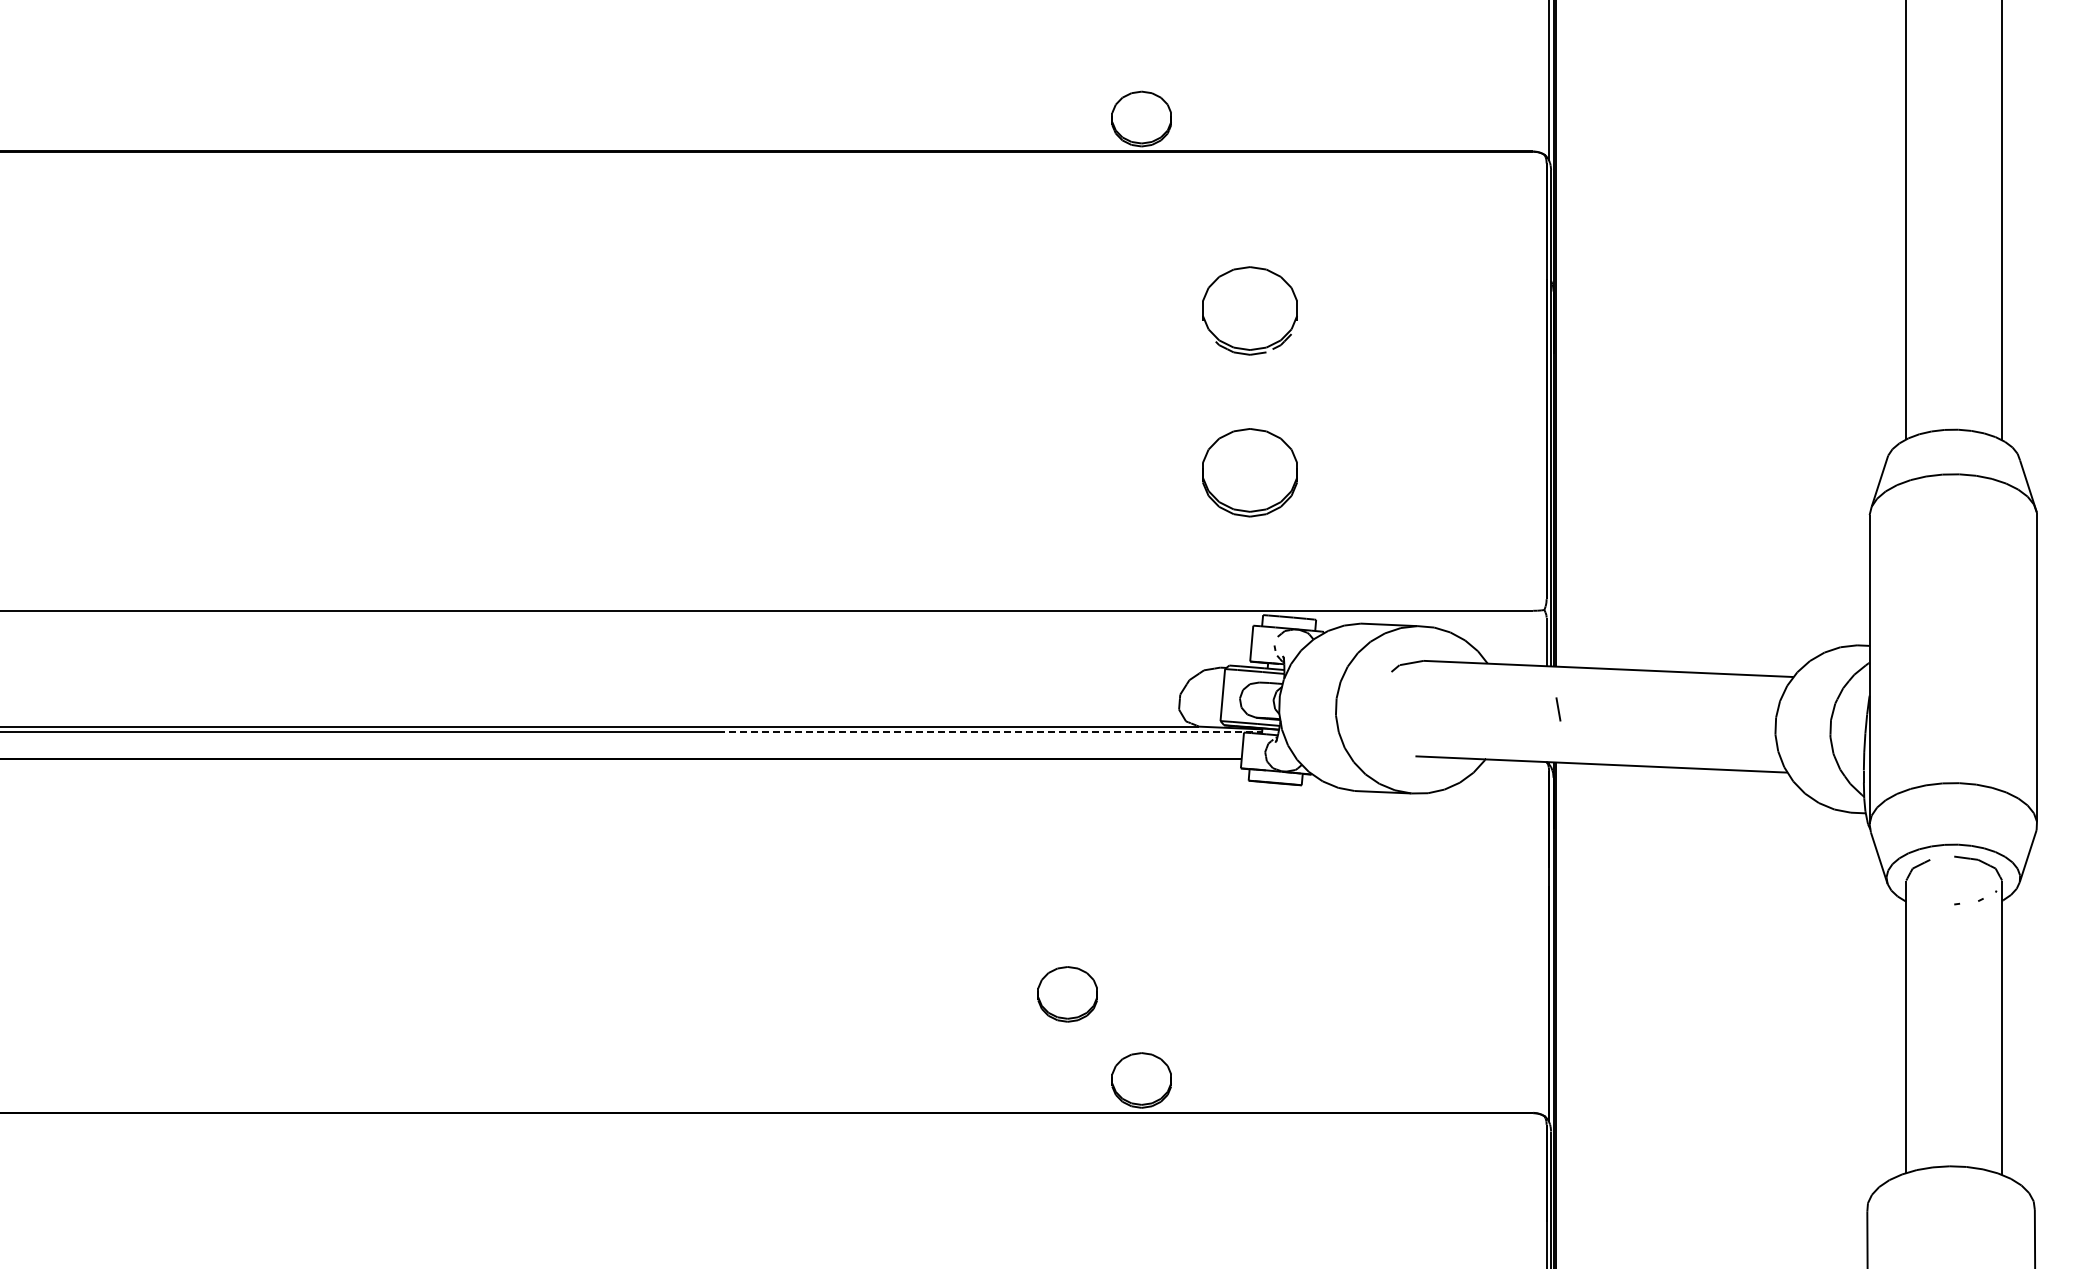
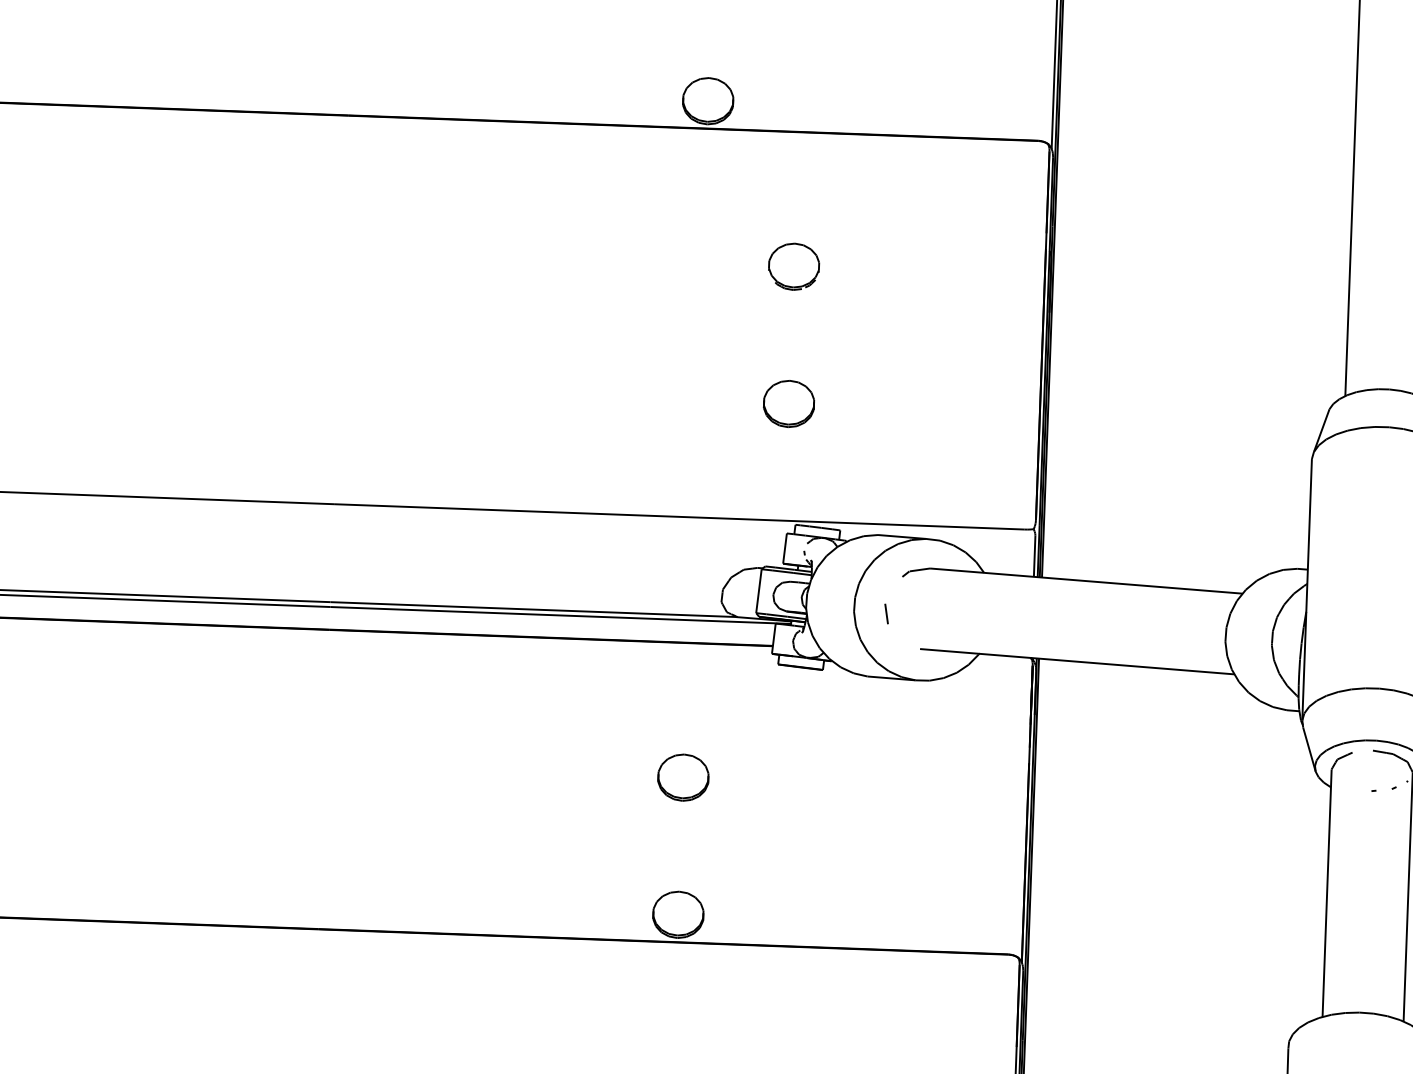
part: (1250, 310) -> (794, 266), size x0.62
part: (1250, 472) -> (789, 403), size x0.62
line: (1558, 709) -> (886, 614), moved
line: (990, 732) -> (561, 615), dashed -> solid
part: (1067, 994) -> (683, 777), moved

